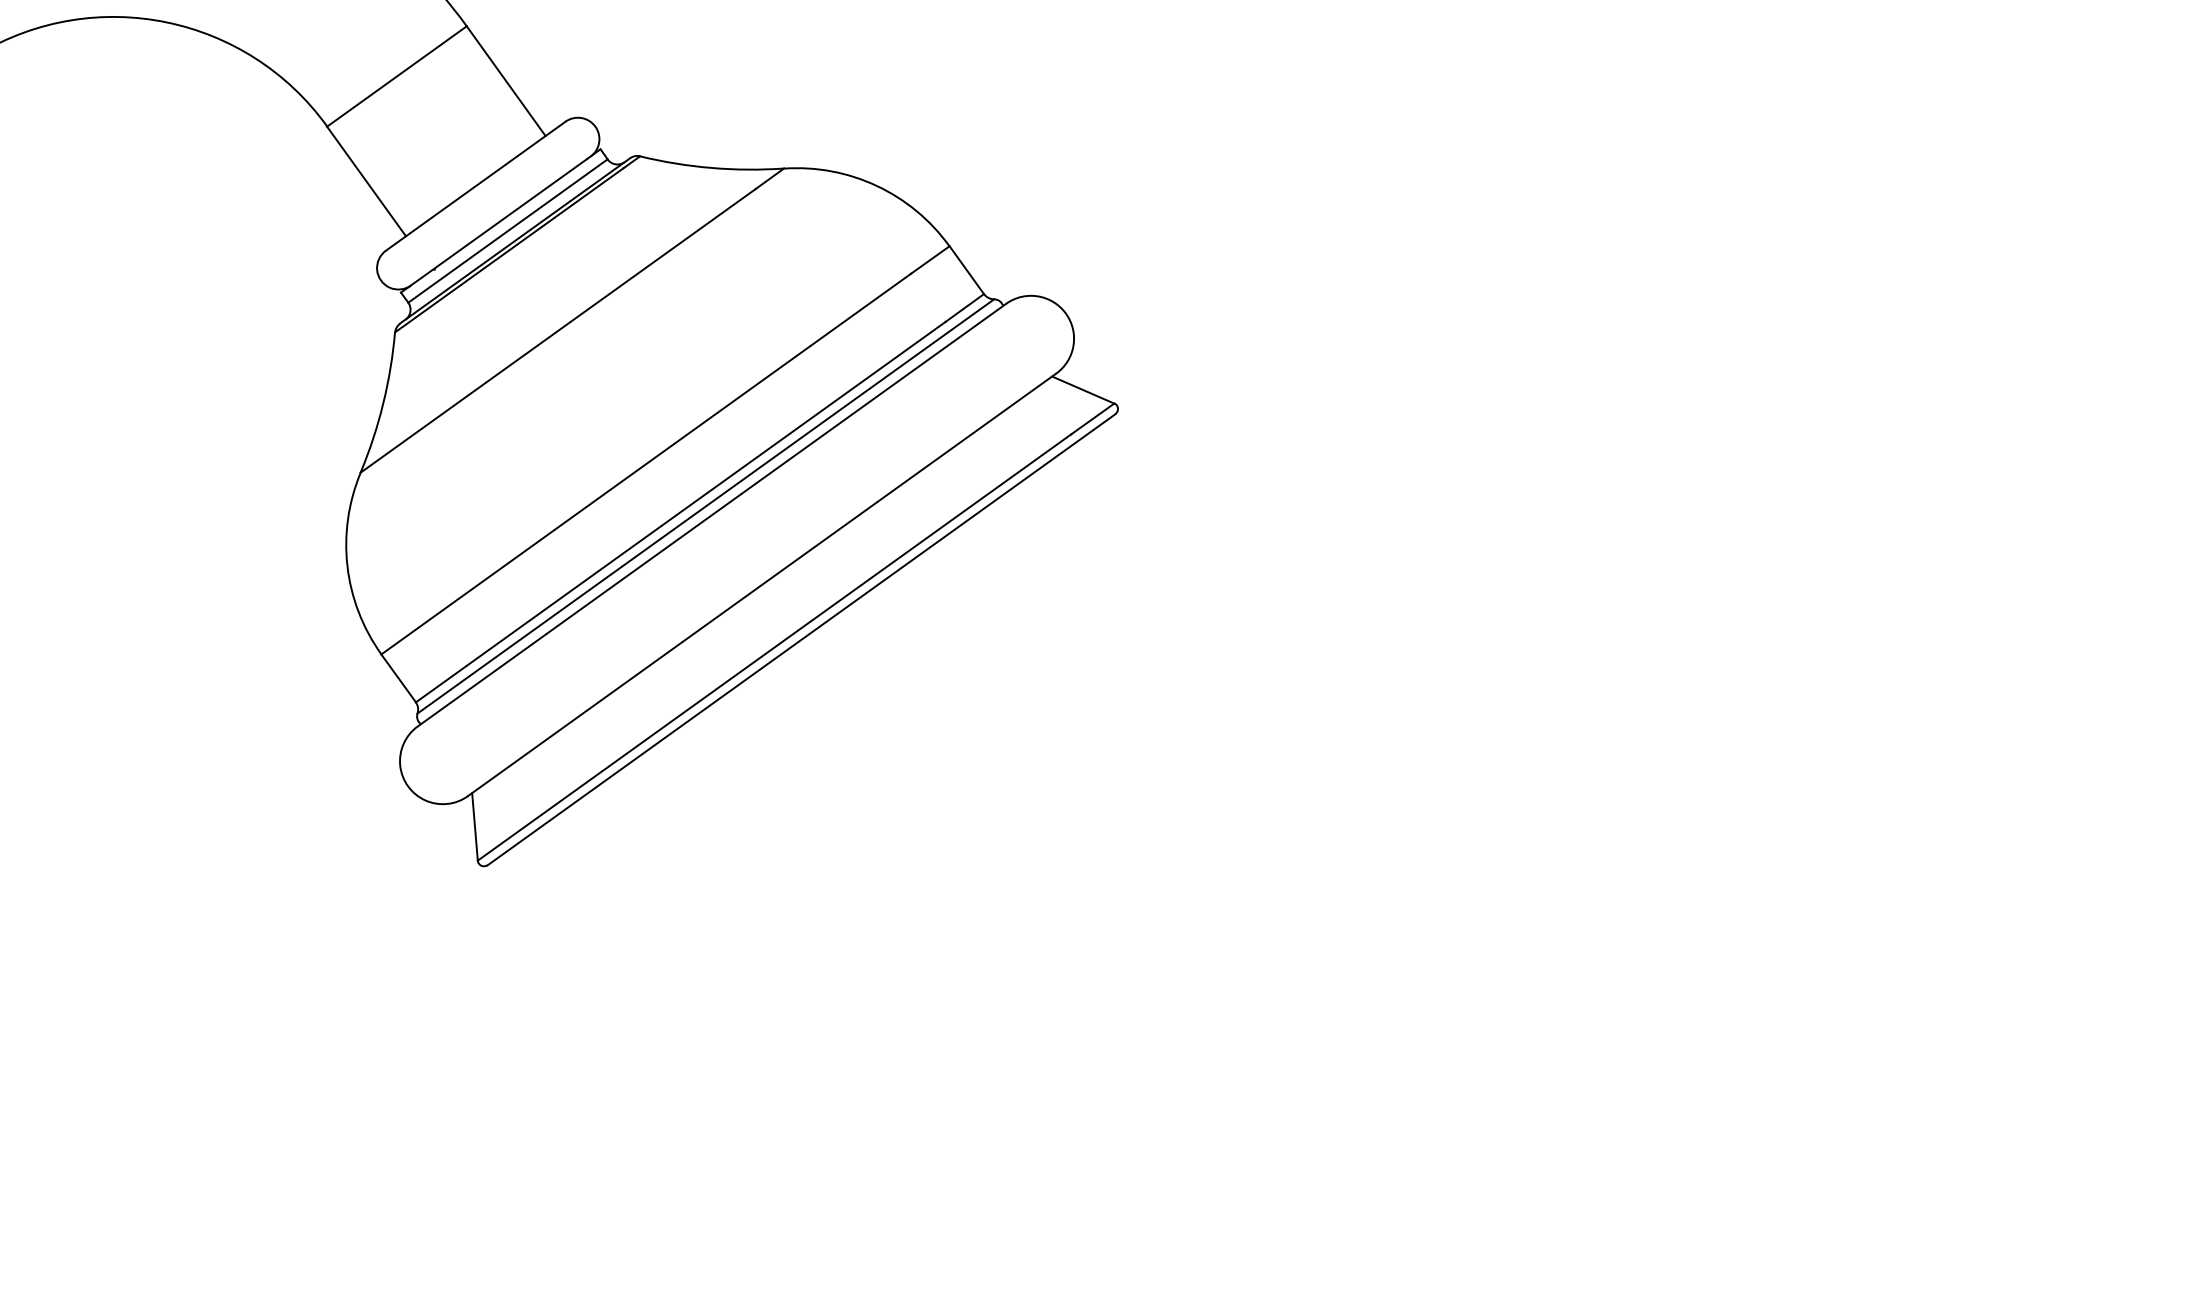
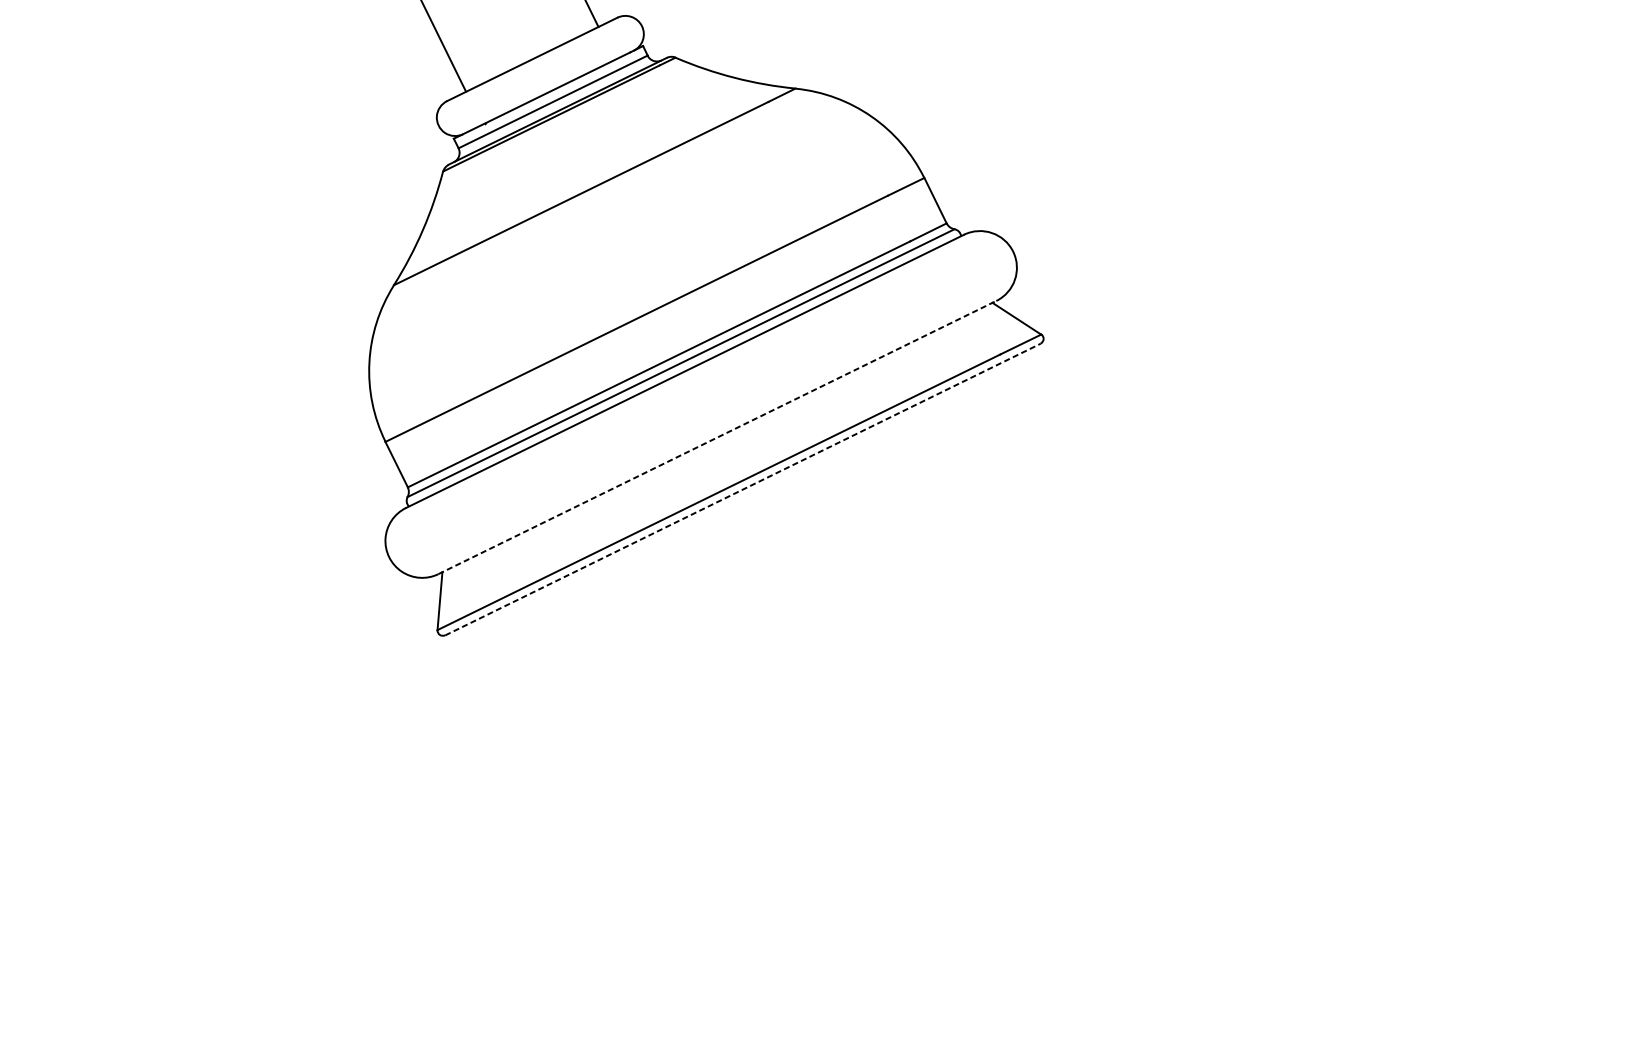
line: (762, 584) -> (717, 437), solid -> dashed
line: (801, 639) -> (742, 489), solid -> dashed

